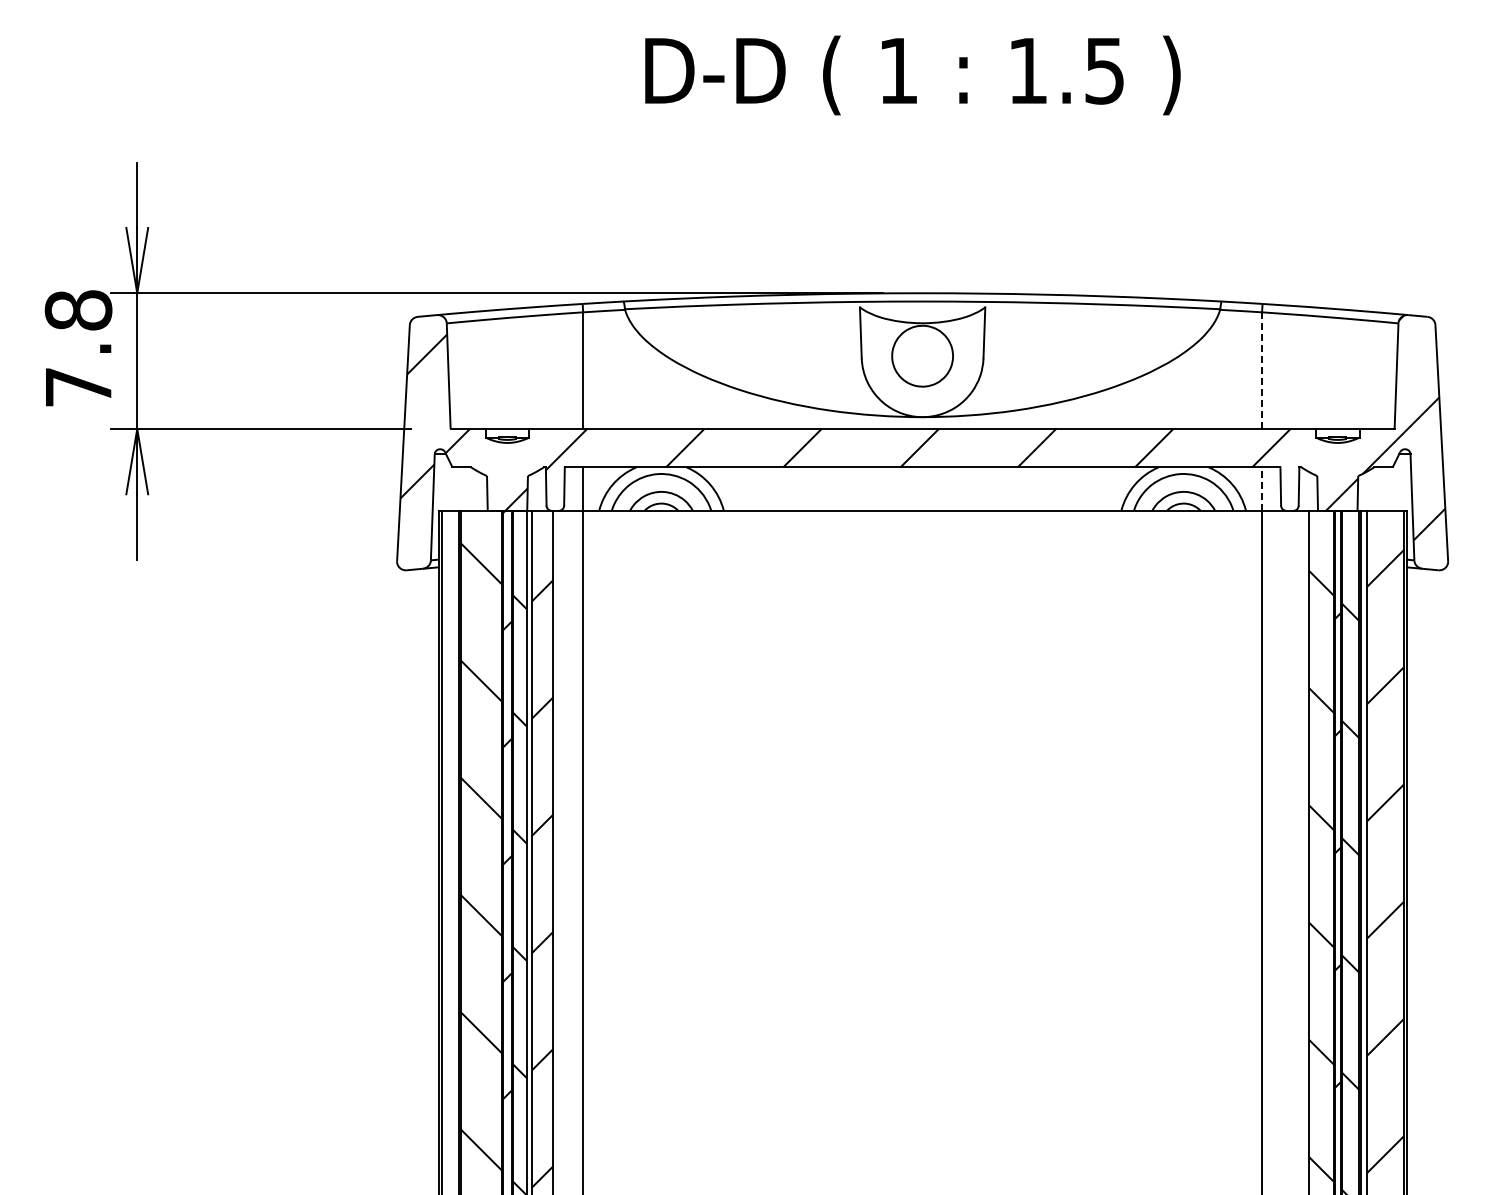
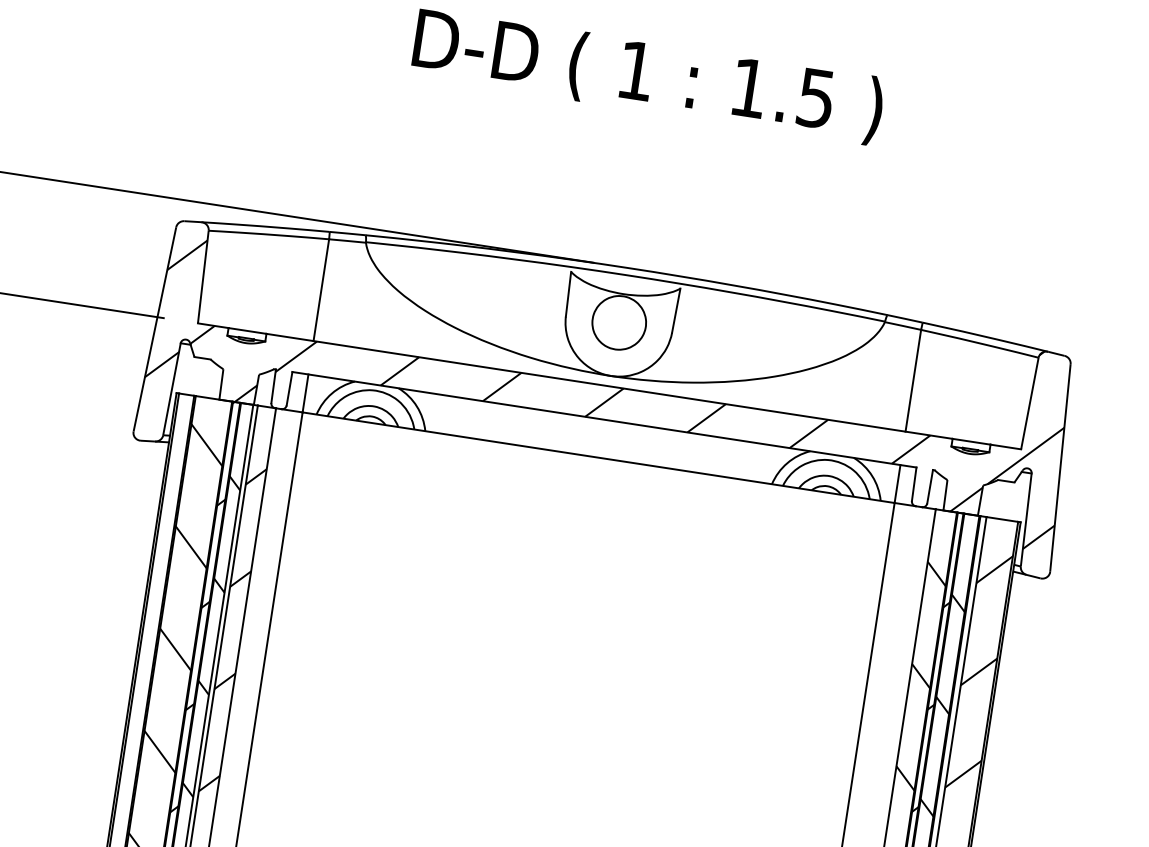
line: (1262, 371) -> (913, 381), dashed -> solid
line: (1262, 489) -> (897, 484), dashed -> solid

